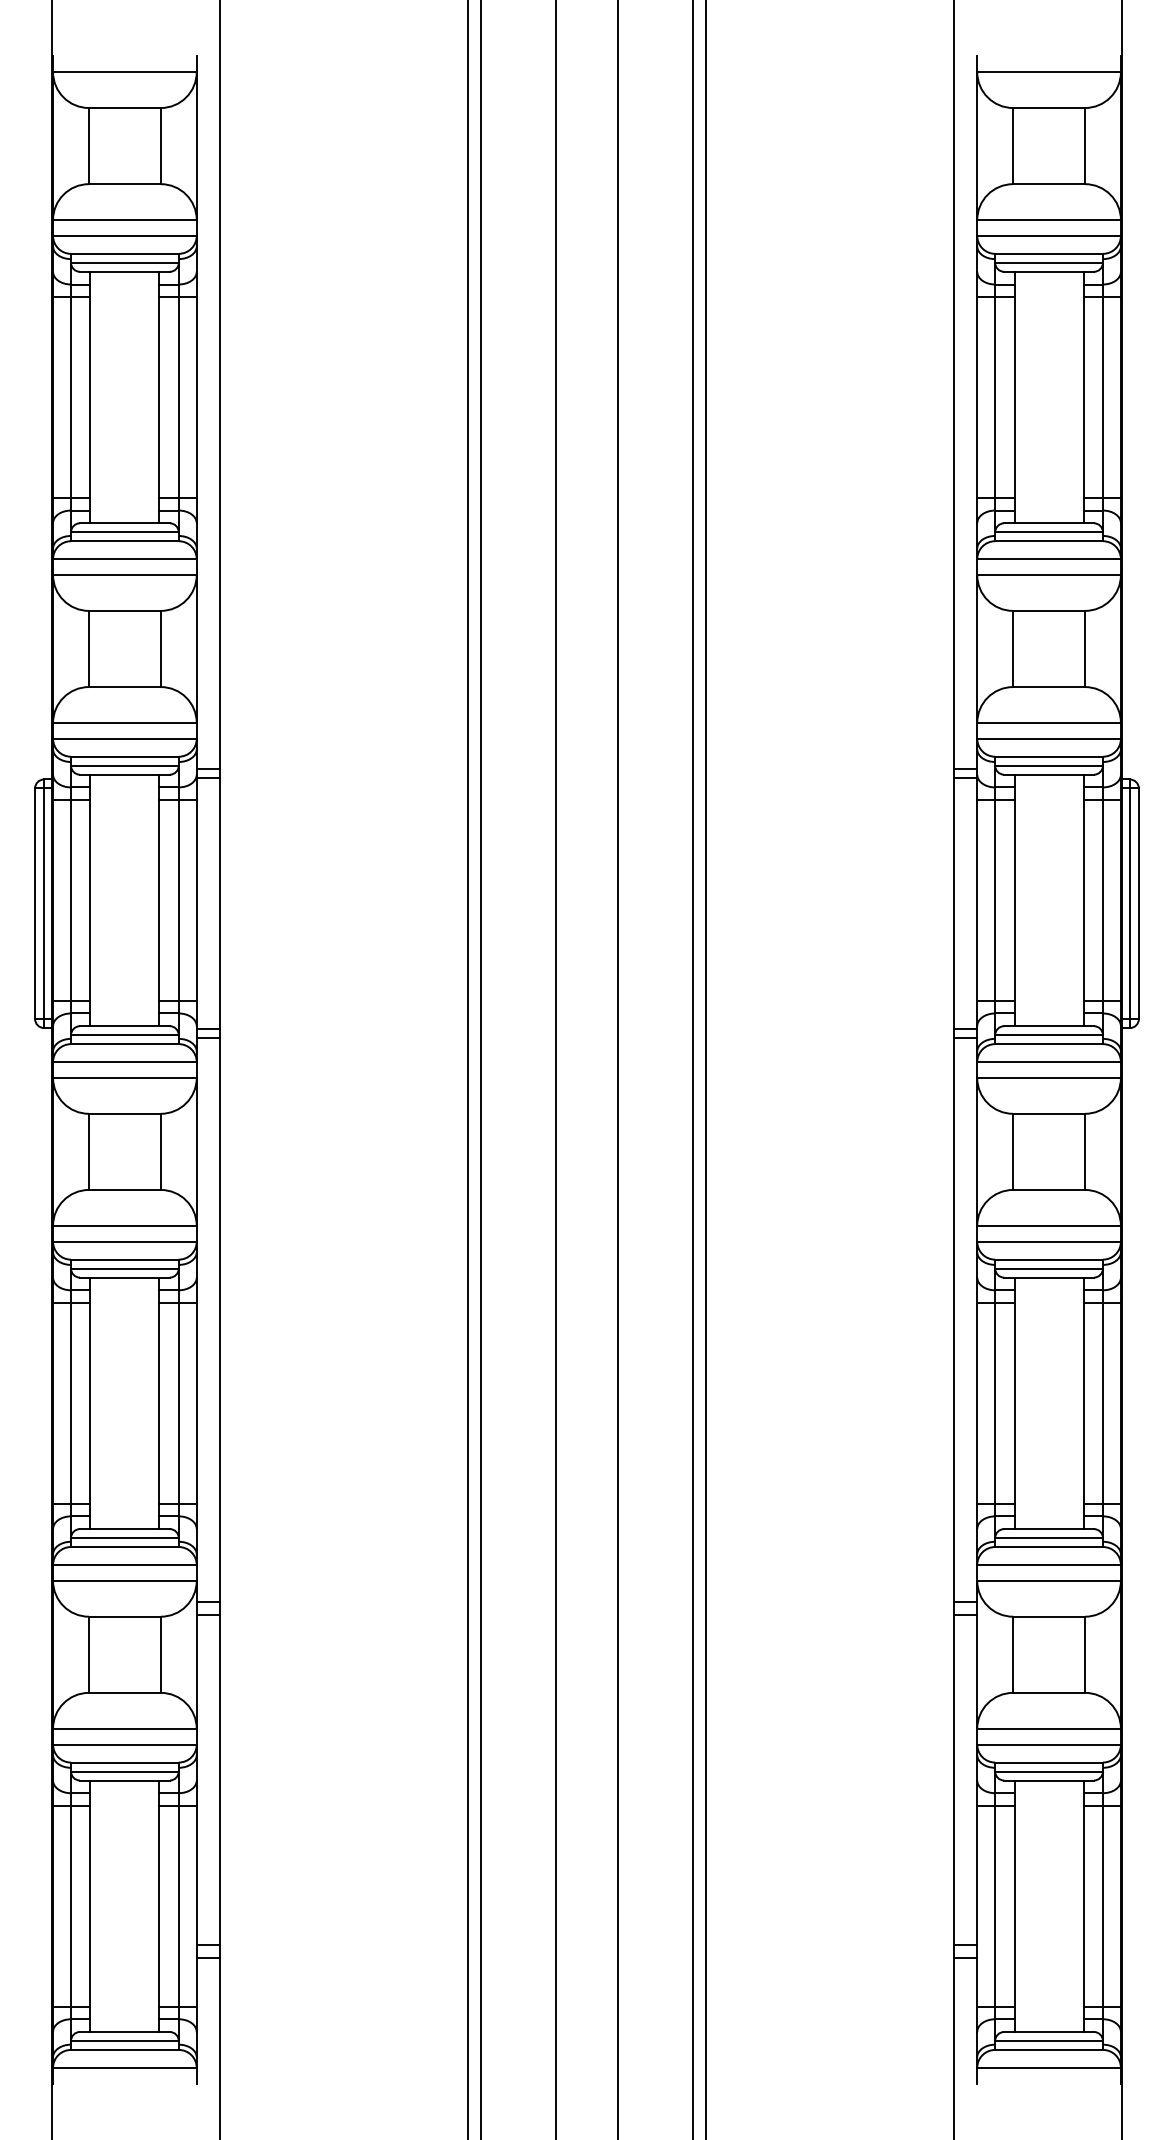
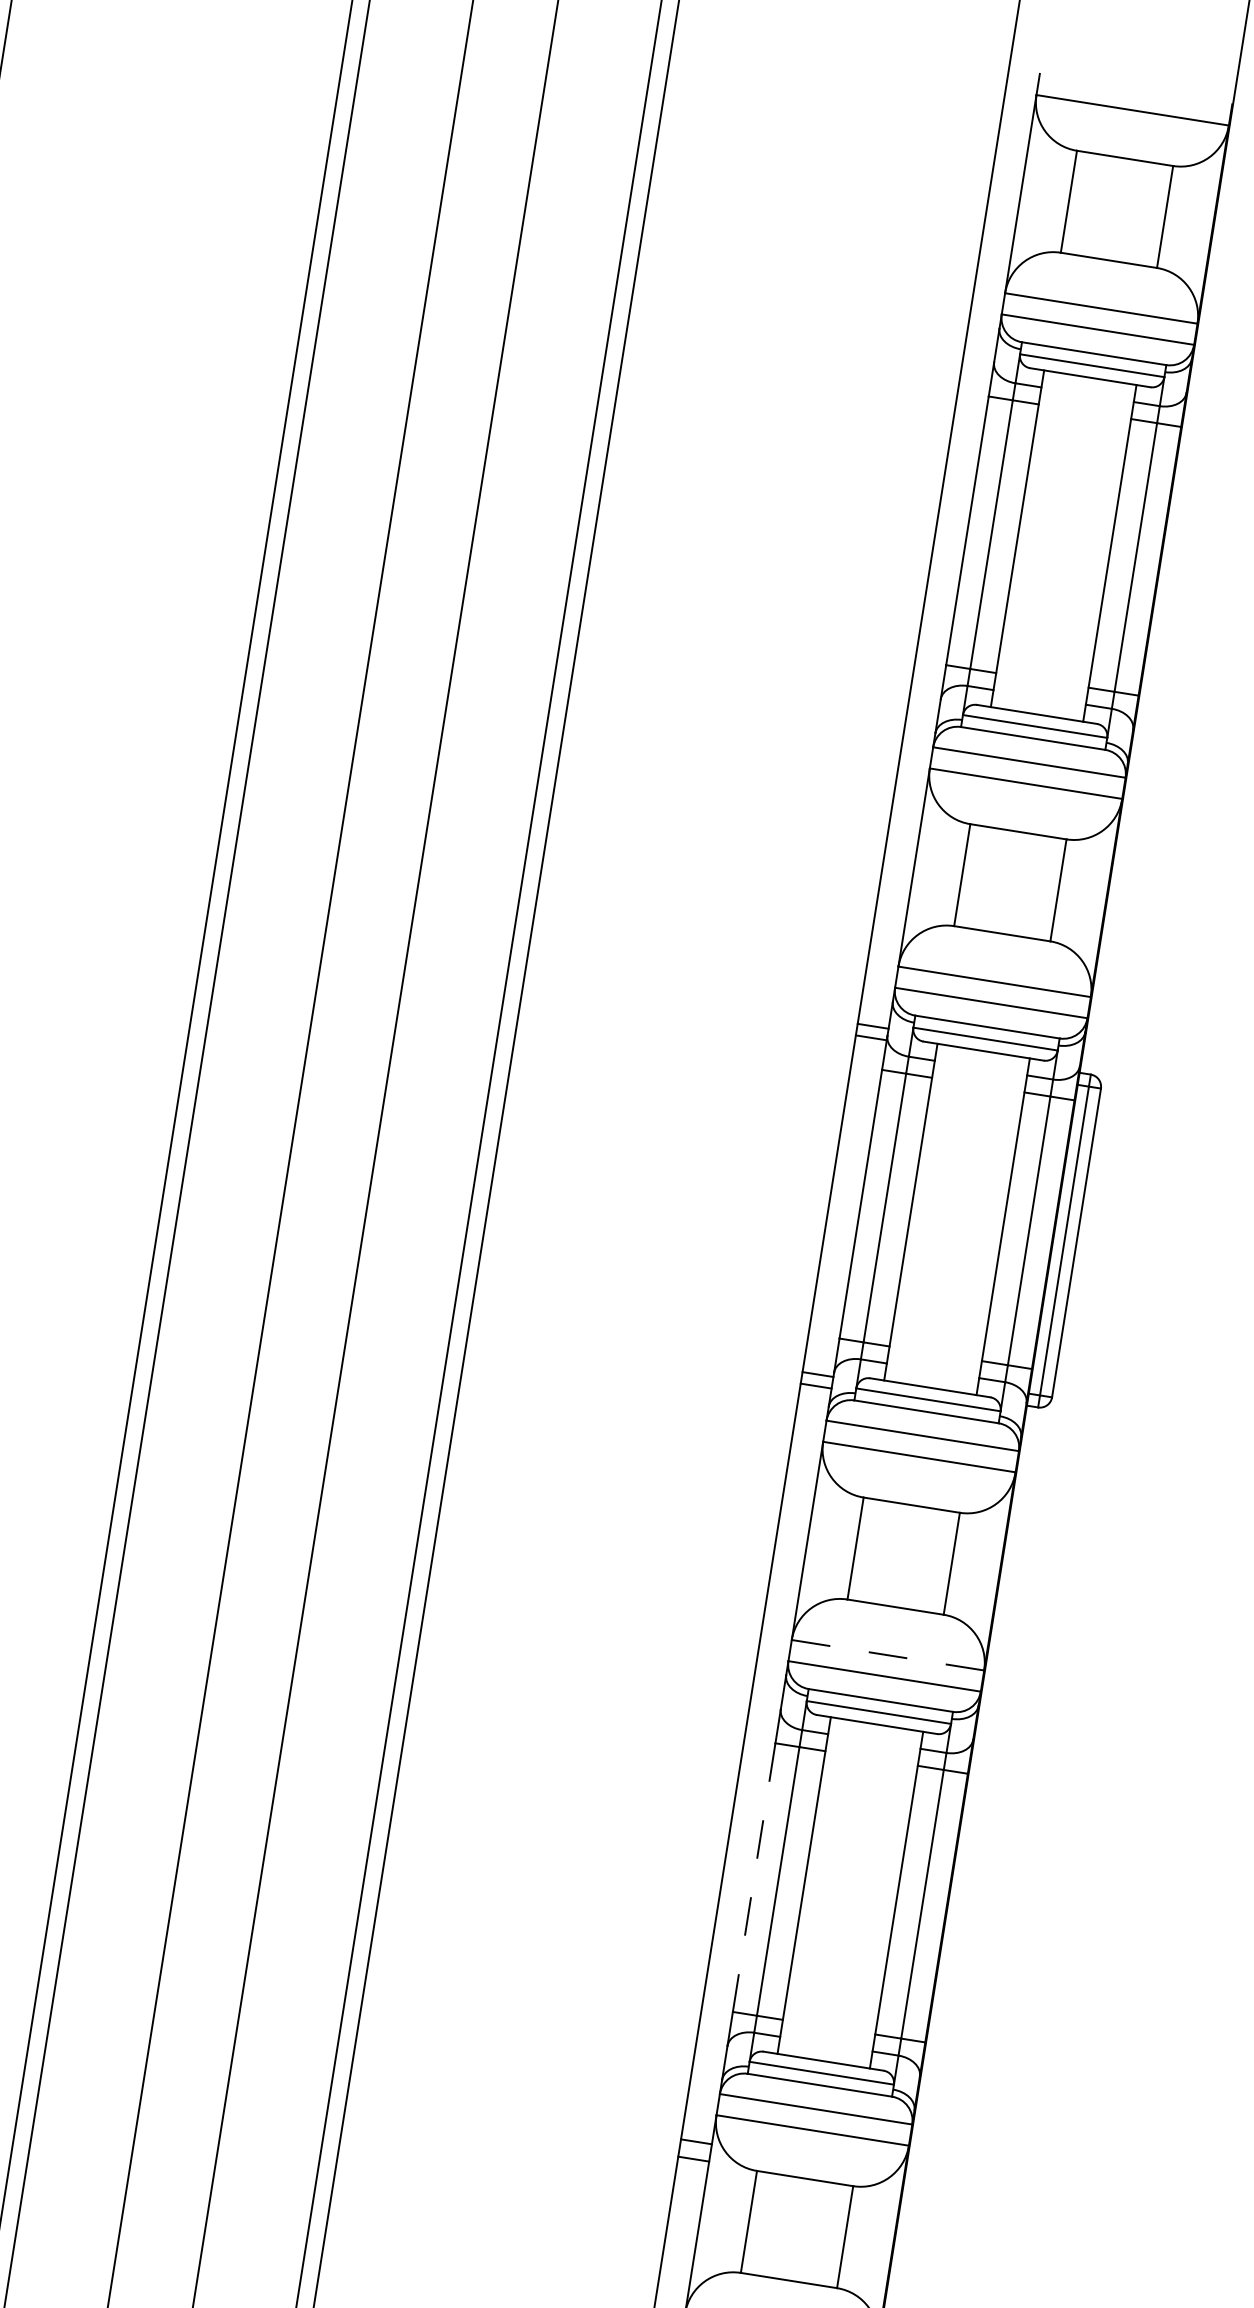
line: (1049, 1225) -> (888, 1654), solid -> dashed
line: (977, 1403) -> (754, 1877), solid -> dashed

